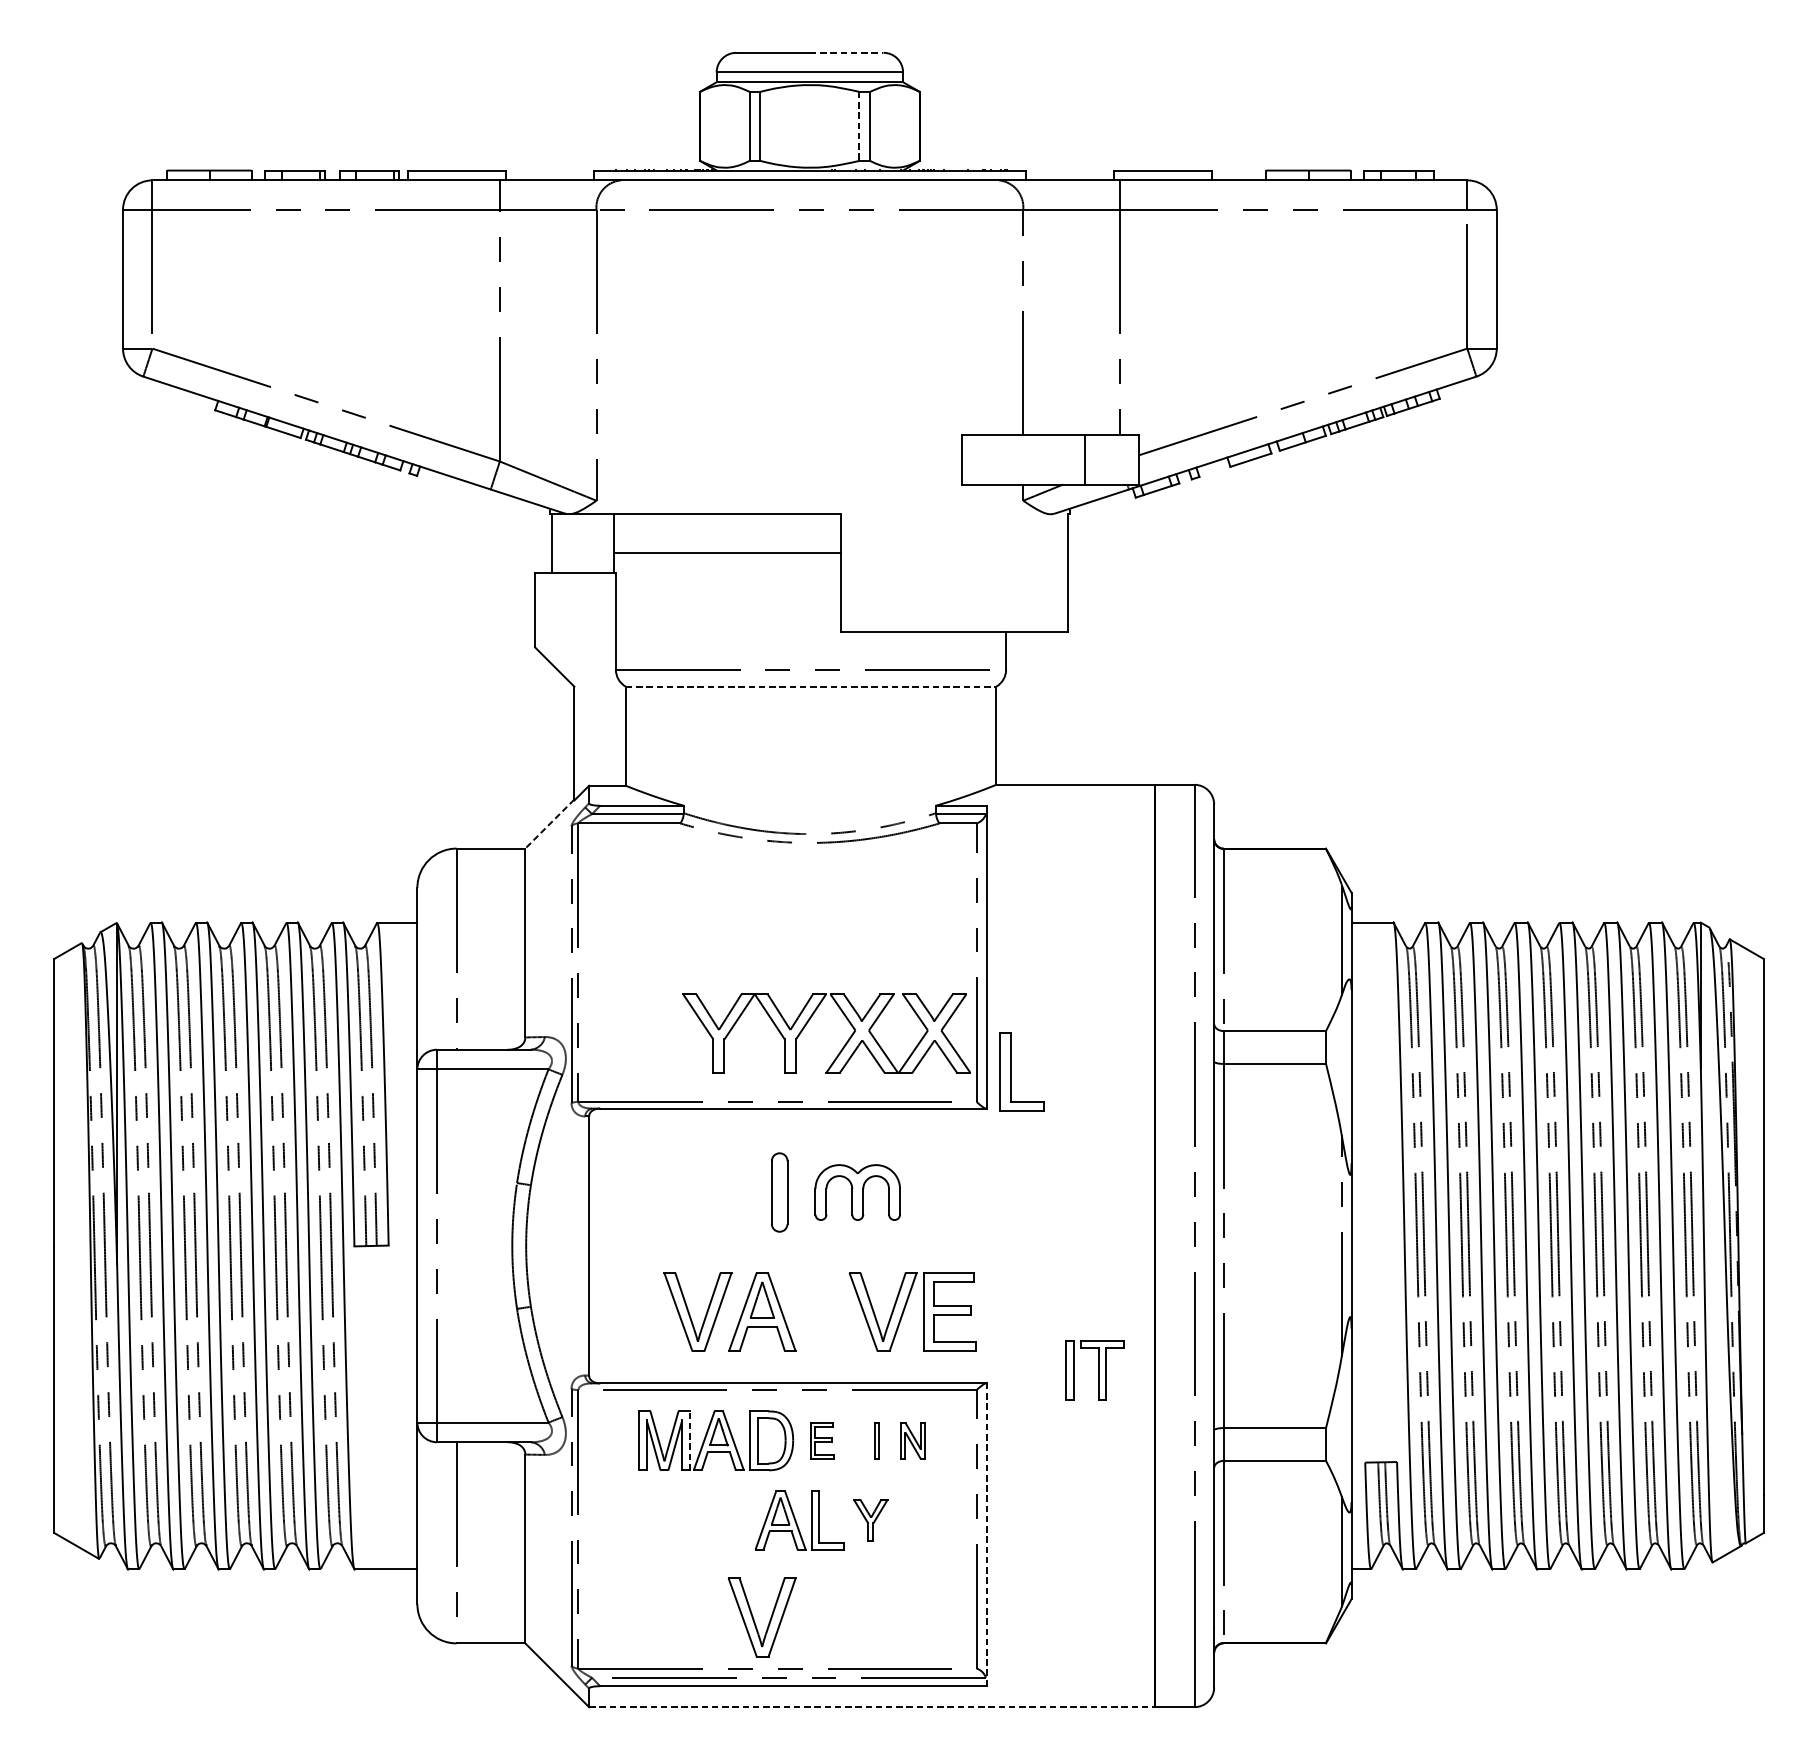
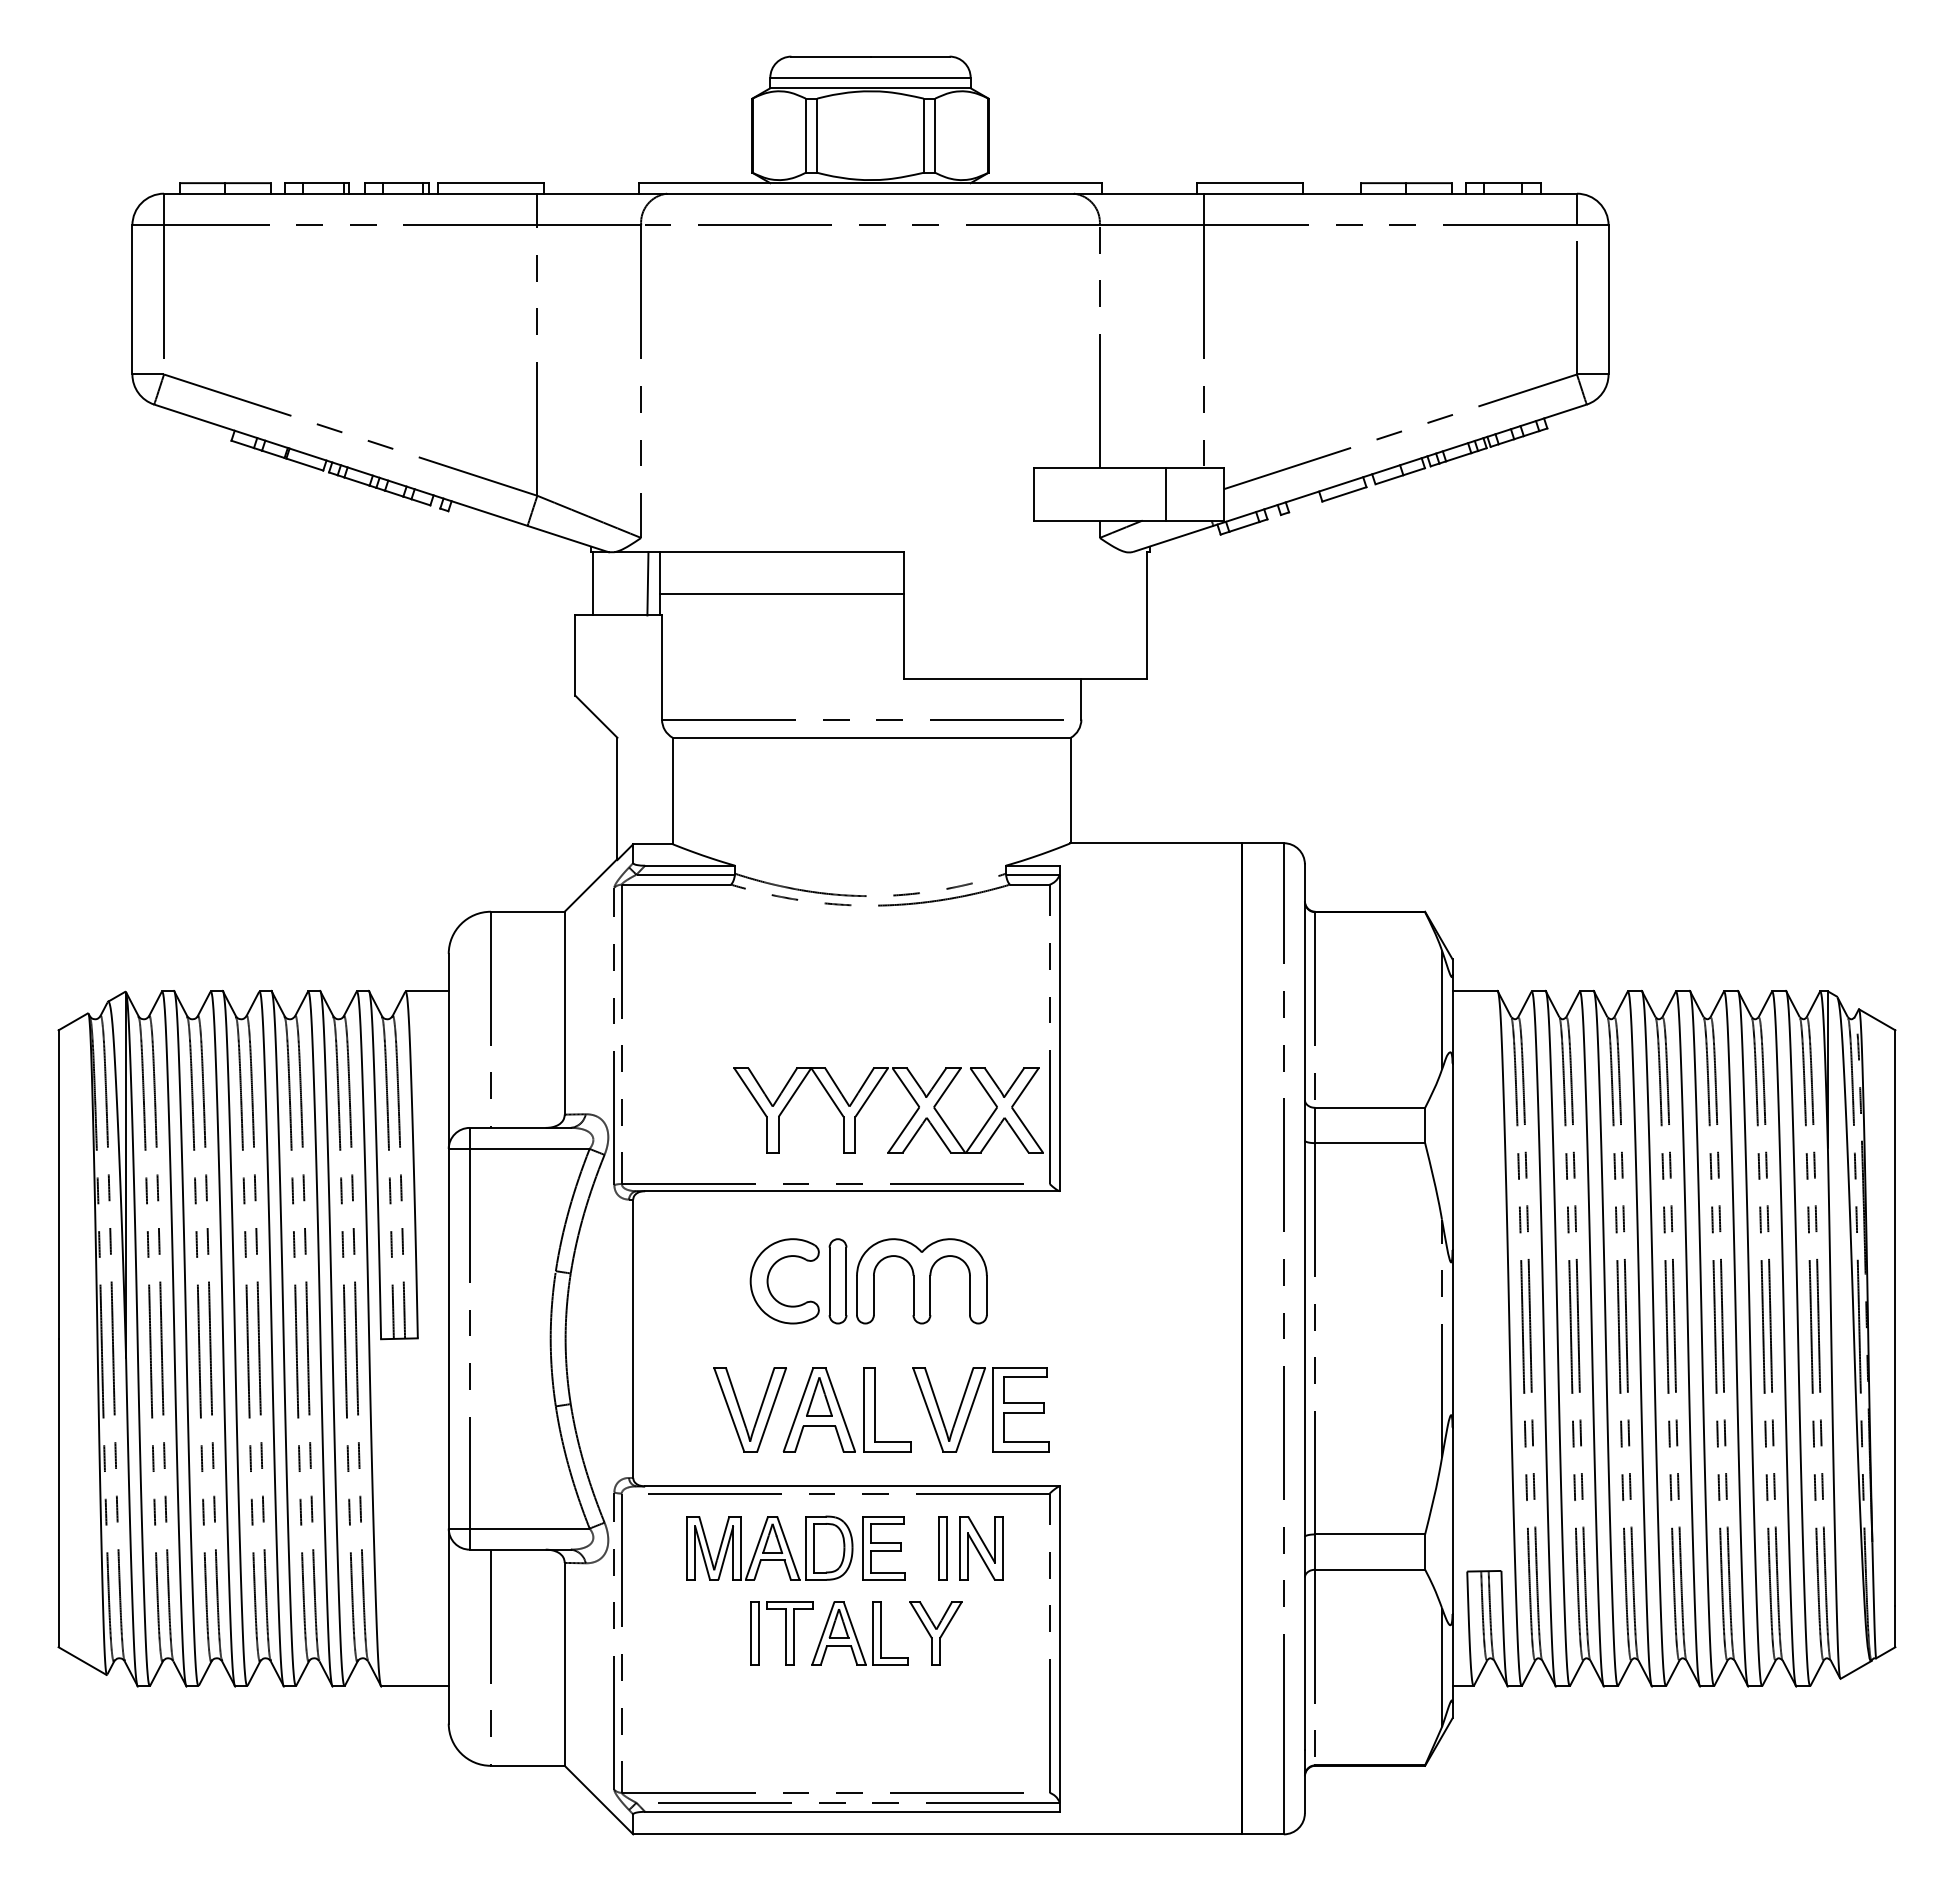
line: (847, 52) -> (910, 56), dashed -> solid
line: (859, 127) -> (923, 136), dashed -> solid
line: (602, 543) -> (647, 583), added
line: (811, 686) -> (872, 737), dashed -> solid
line: (549, 824) -> (590, 885), dashed -> solid
part: (1010, 1071) -> (875, 1409), moved
part: (714, 1192) -> (768, 1281), added
part: (857, 1192) -> (921, 1281), size x1.43
part: (1094, 1370) -> (781, 1633), moved
line: (689, 1441) -> (741, 1548), dashed -> solid
part: (821, 1441) -> (883, 1548), size x1.67
part: (876, 1441) -> (942, 1548), size x1.67
part: (913, 1441) -> (981, 1548), size x1.67
part: (870, 1520) -> (935, 1633), size x1.43
line: (986, 1535) -> (1060, 1649), dashed -> solid
part: (754, 1617) -> (810, 1738), removed
line: (872, 1707) -> (937, 1834), dashed -> solid

